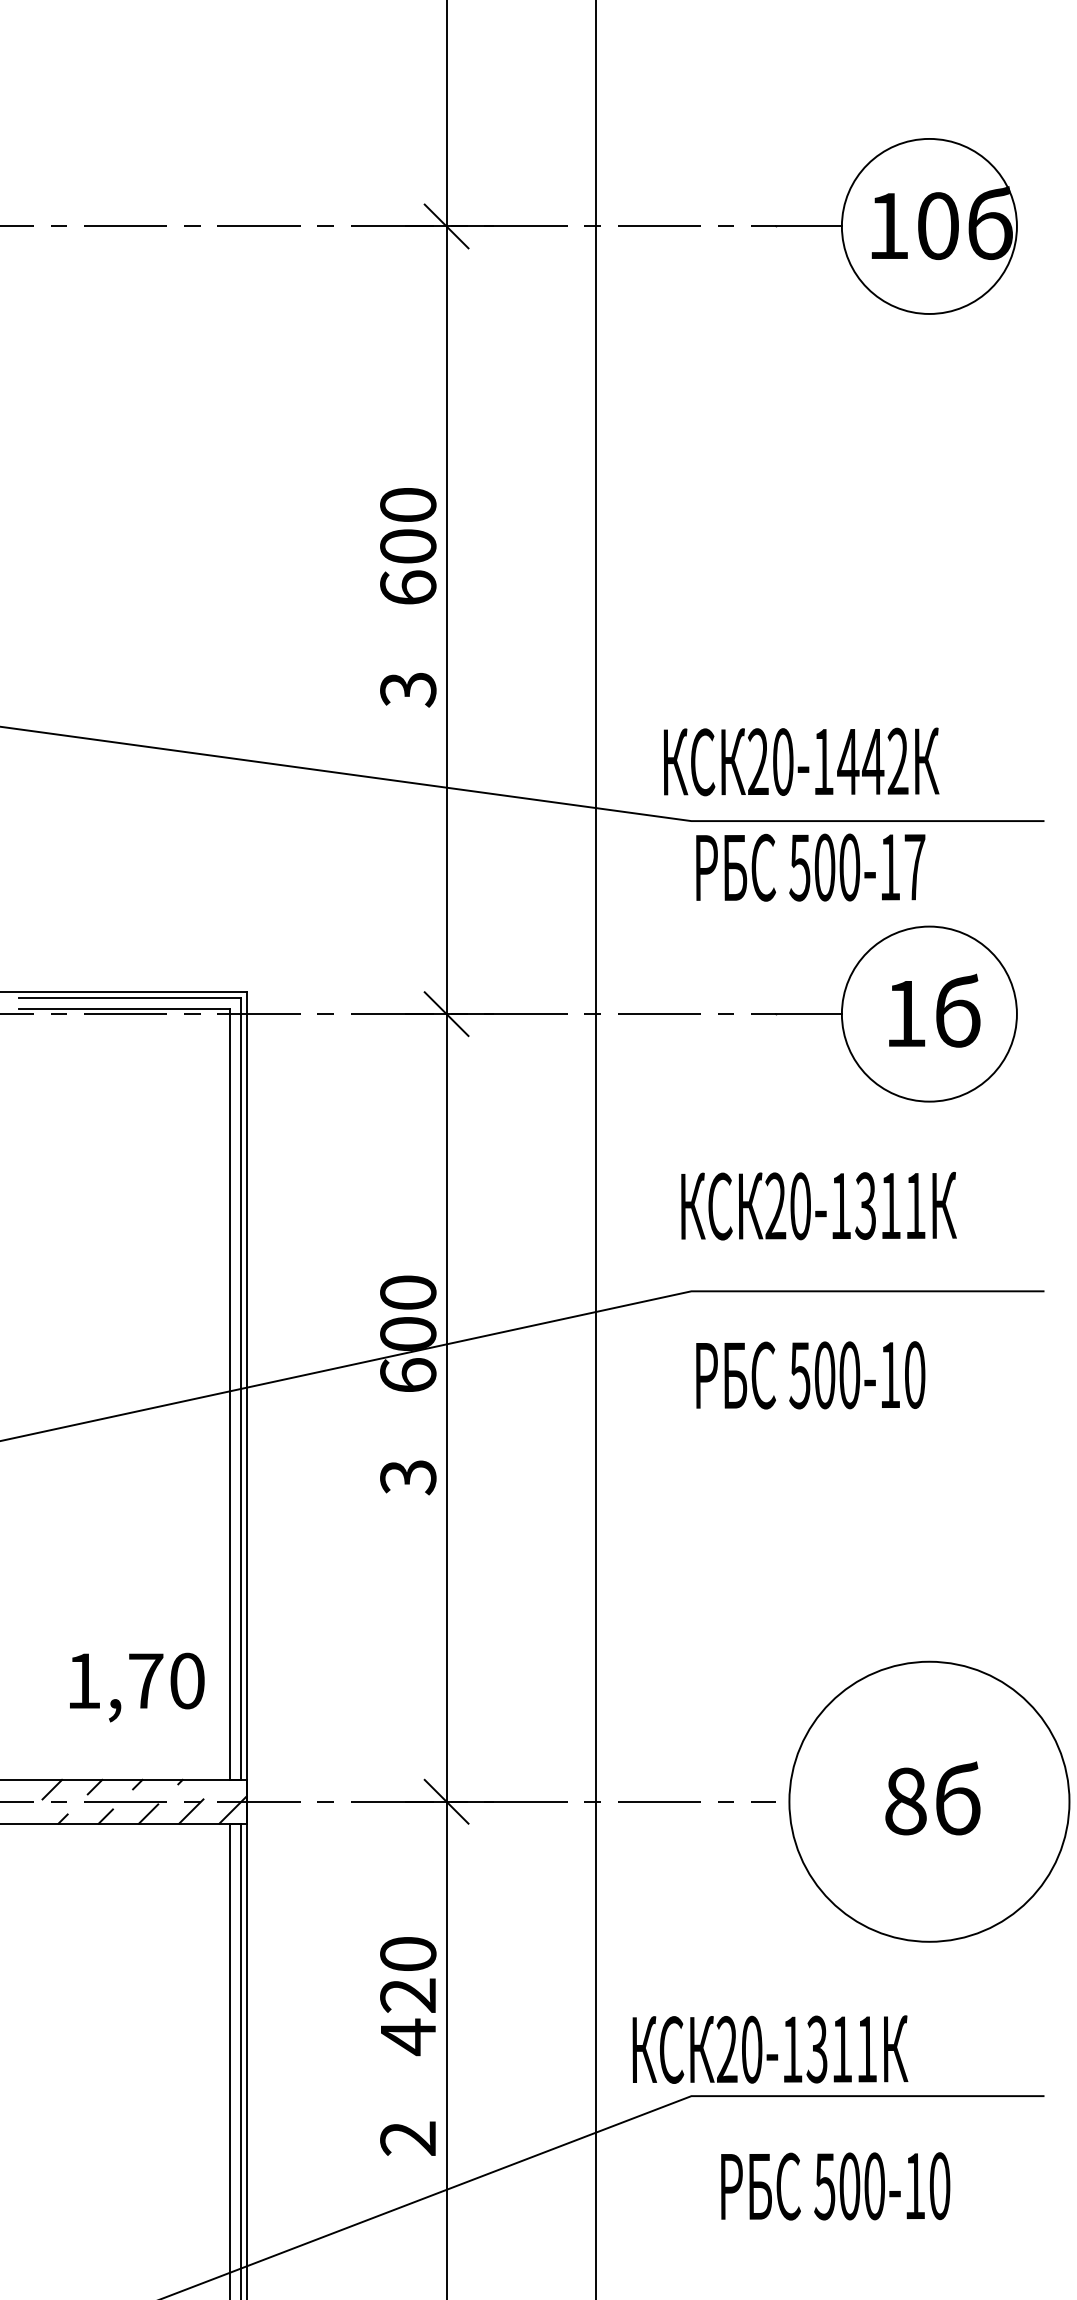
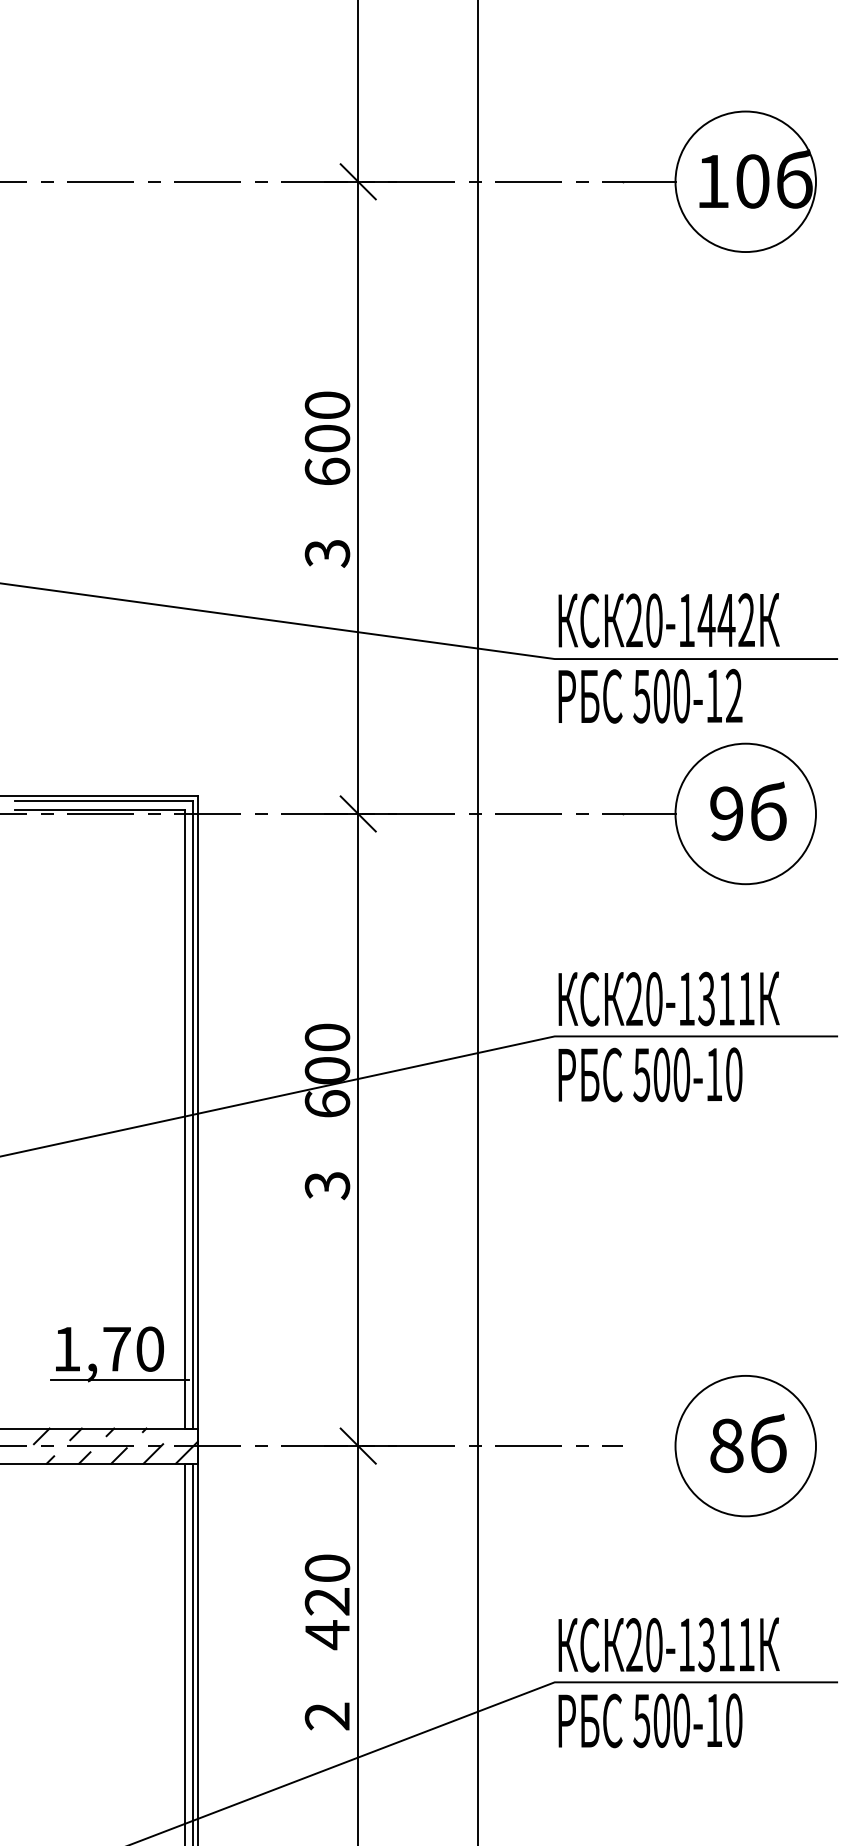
text: (800, 761) -> (668, 620), moved
text: (914, 866) -> (733, 695), 500-17 -> 500-12
text: (905, 1013) -> (726, 813), 1 -> 9
text: (818, 1205) -> (668, 998), moved
text: (810, 1374) -> (650, 1074), moved
line: (149, 1718) -> (119, 1379), added
circle: (929, 1801) -> (745, 1445), size x0.62
text: (769, 2048) -> (668, 1644), moved
text: (835, 2186) -> (650, 1720), moved

